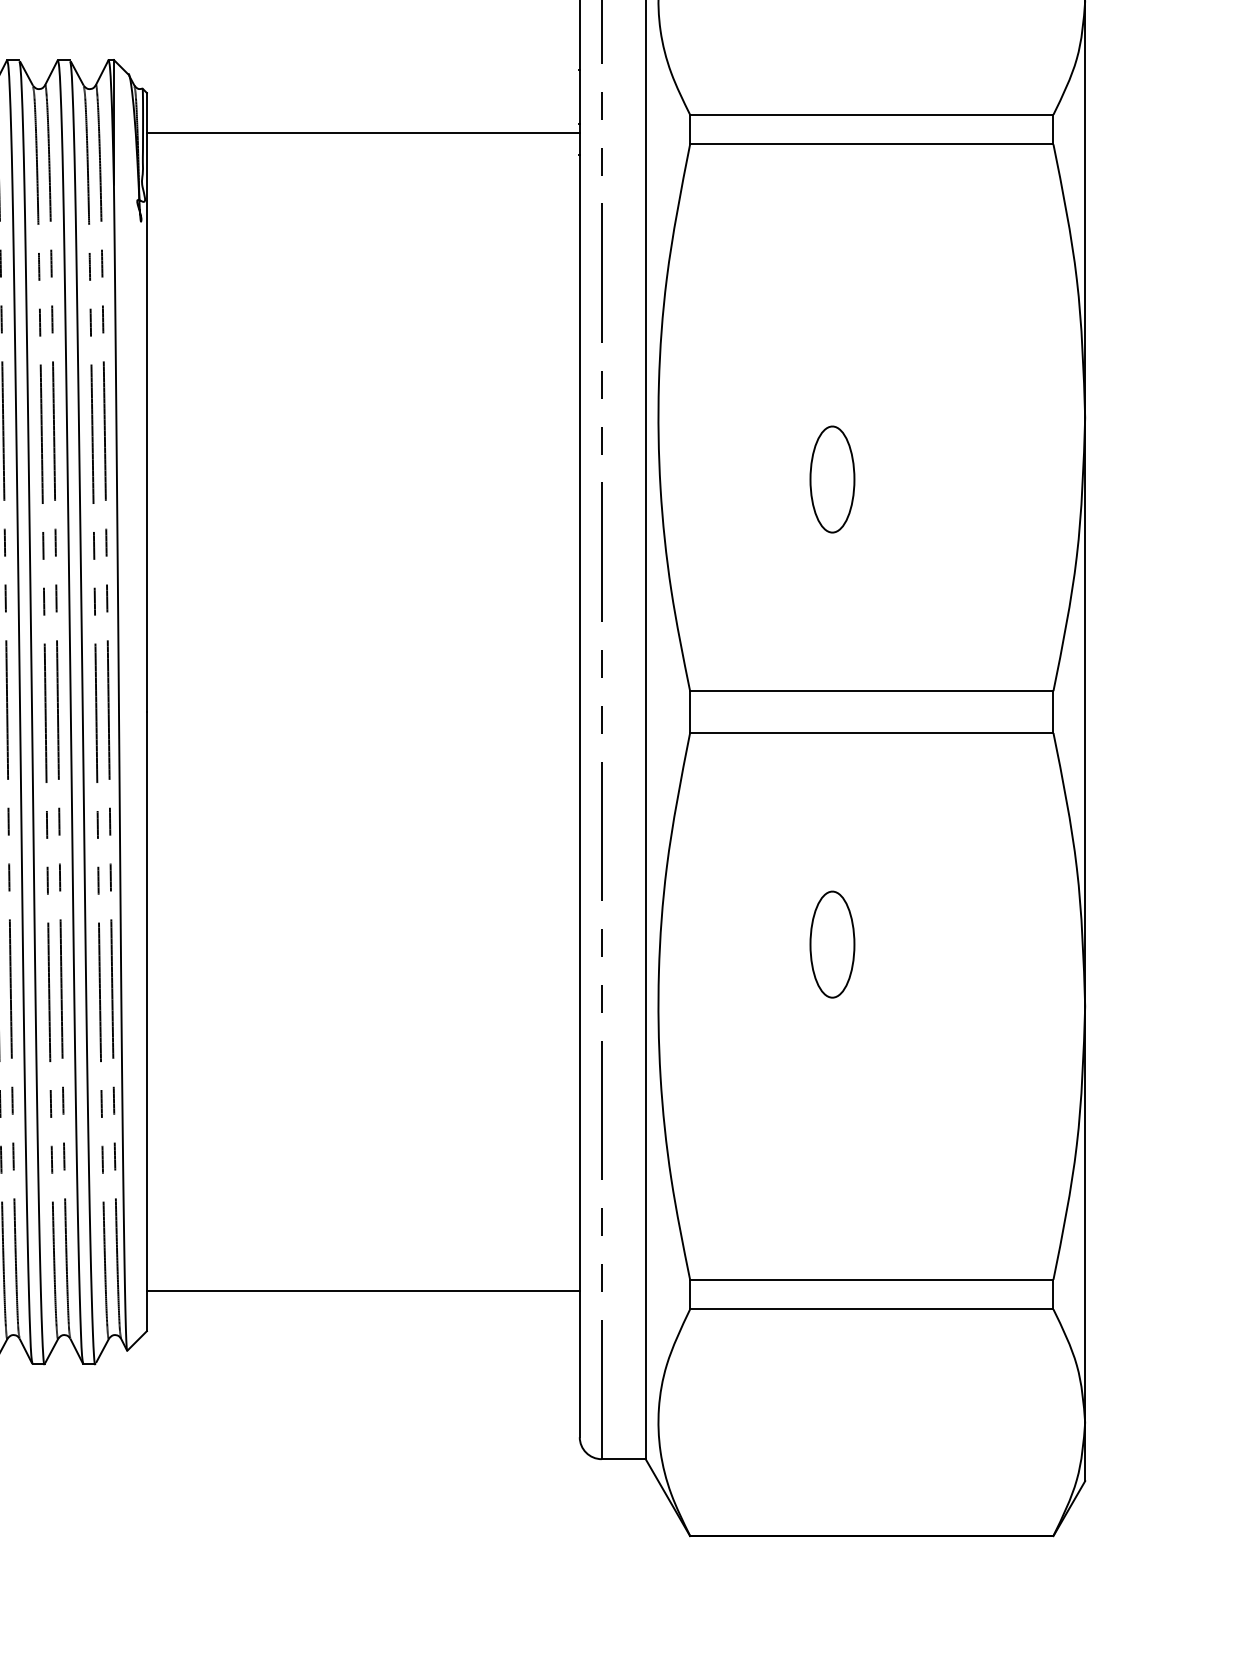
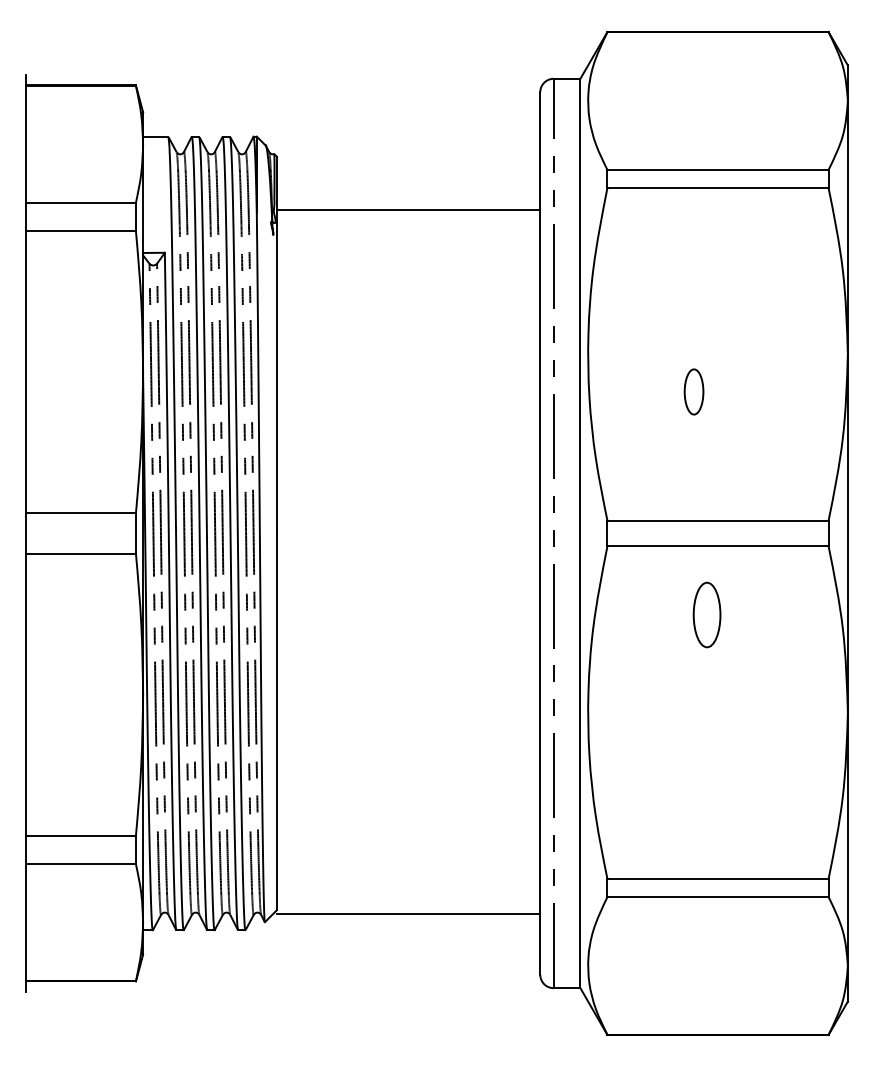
line: (363, 133) -> (408, 210), moved
part: (831, 478) -> (693, 391), size x0.7
part: (831, 943) -> (706, 614), moved
line: (363, 1290) -> (408, 913), moved

